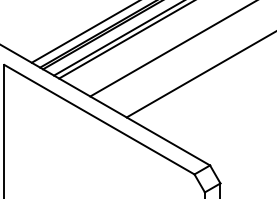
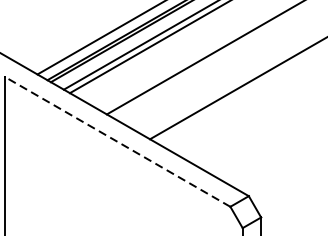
line: (99, 119) -> (117, 141), solid -> dashed

